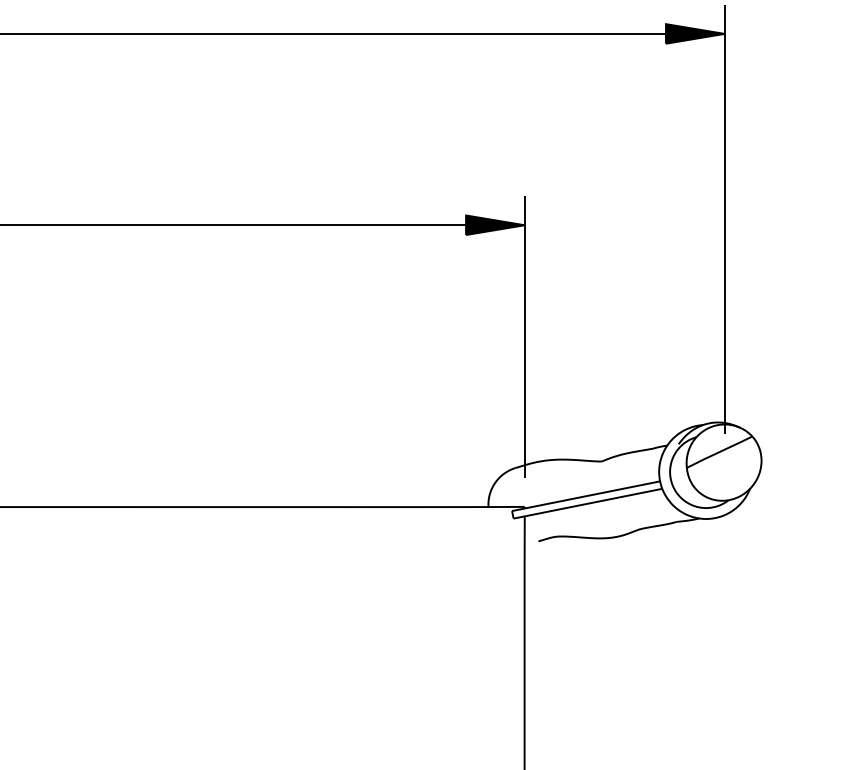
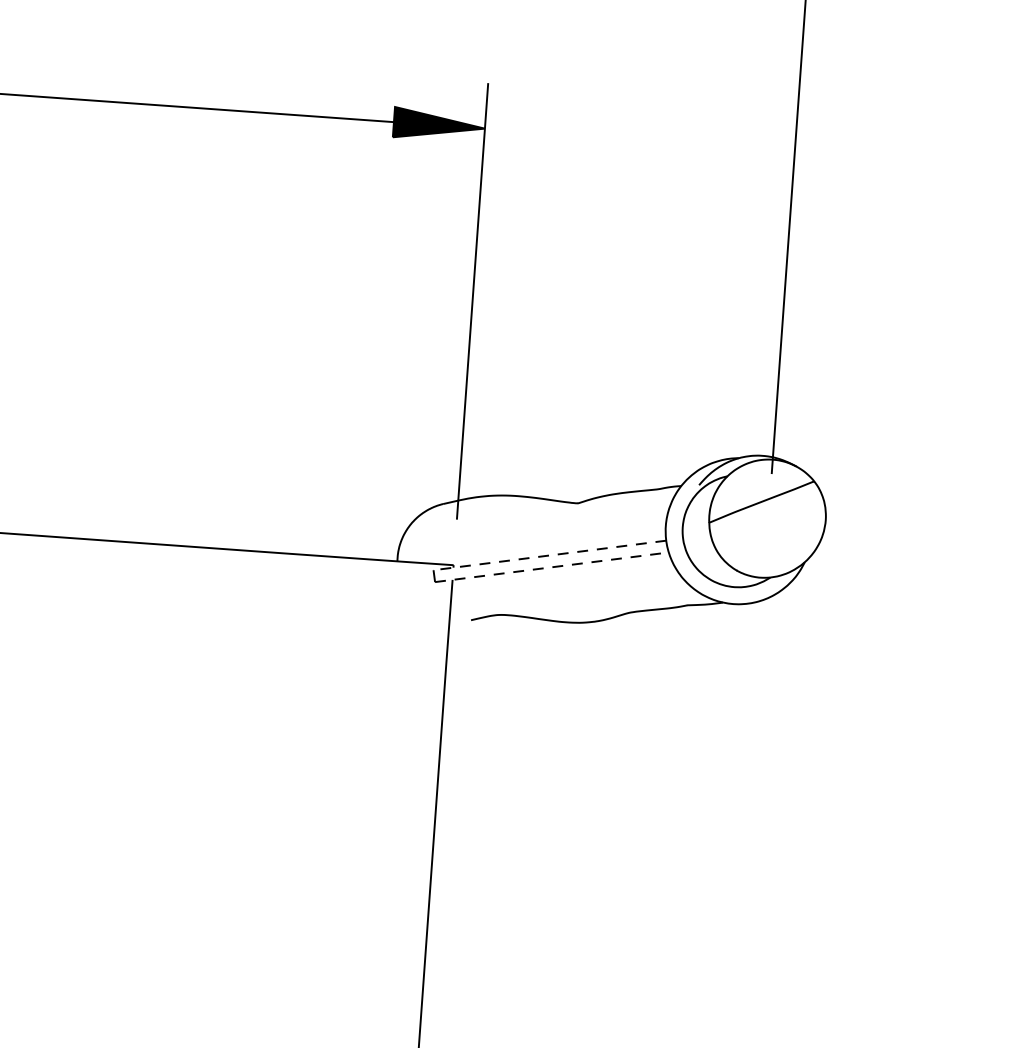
line: (585, 496) -> (548, 555), solid -> dashed
line: (587, 503) -> (551, 566), solid -> dashed

